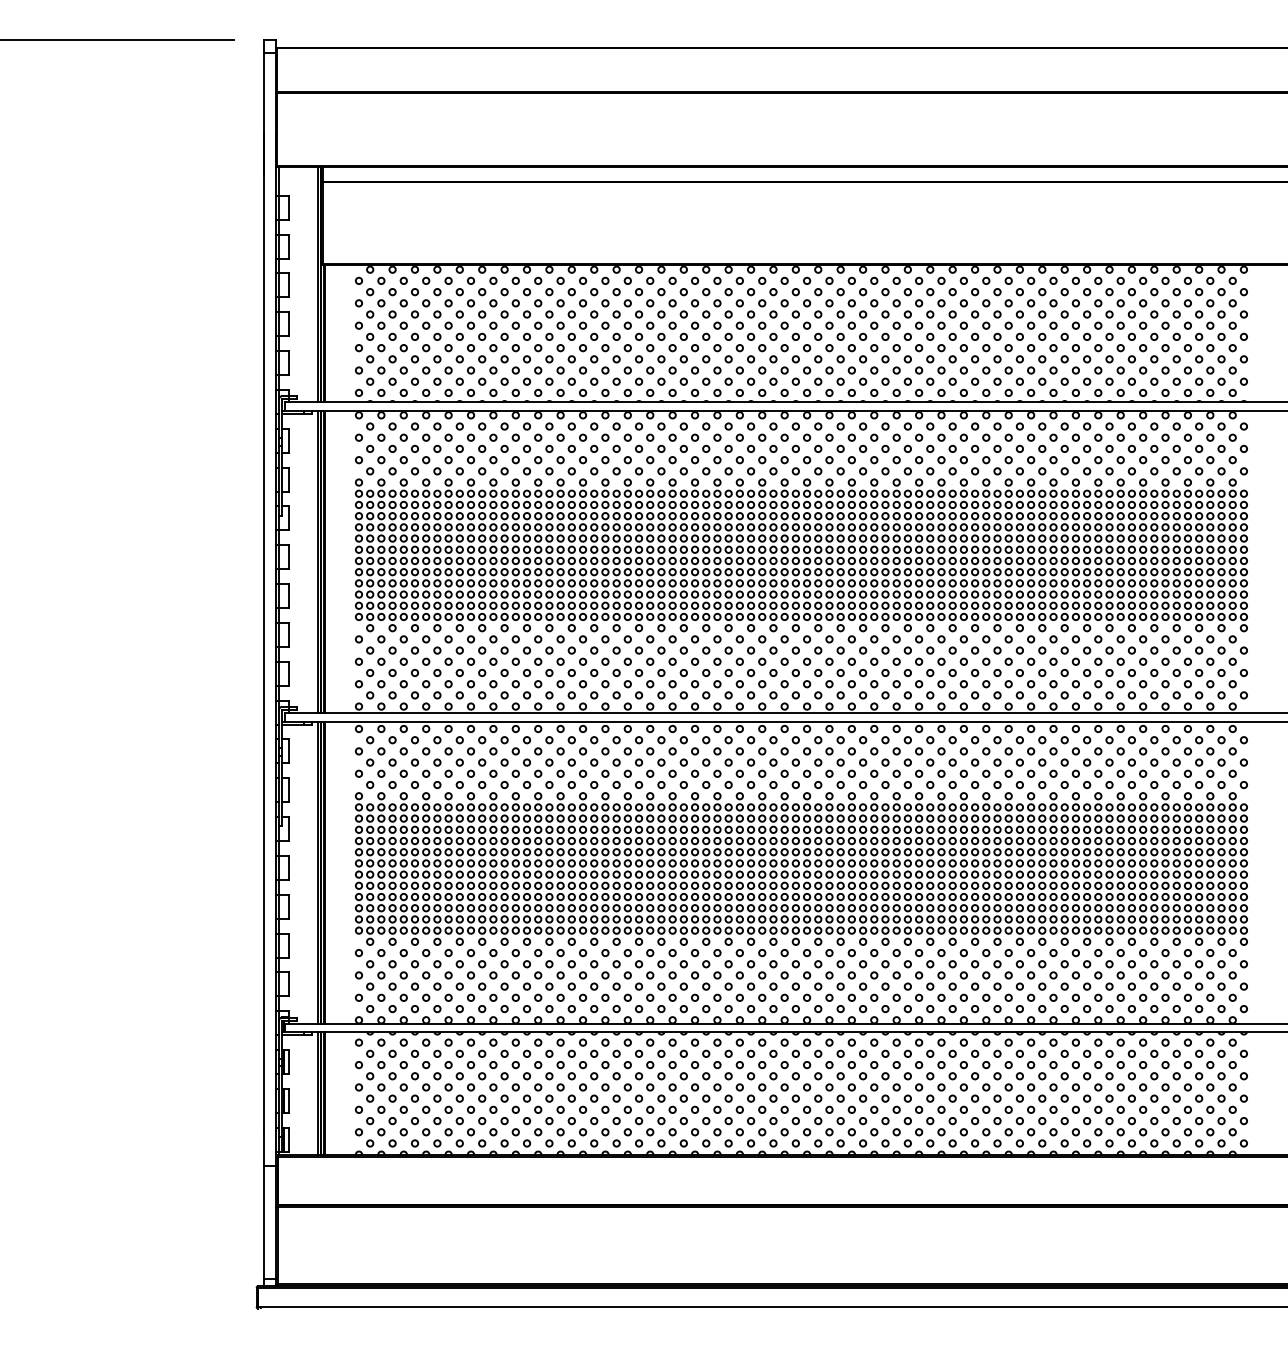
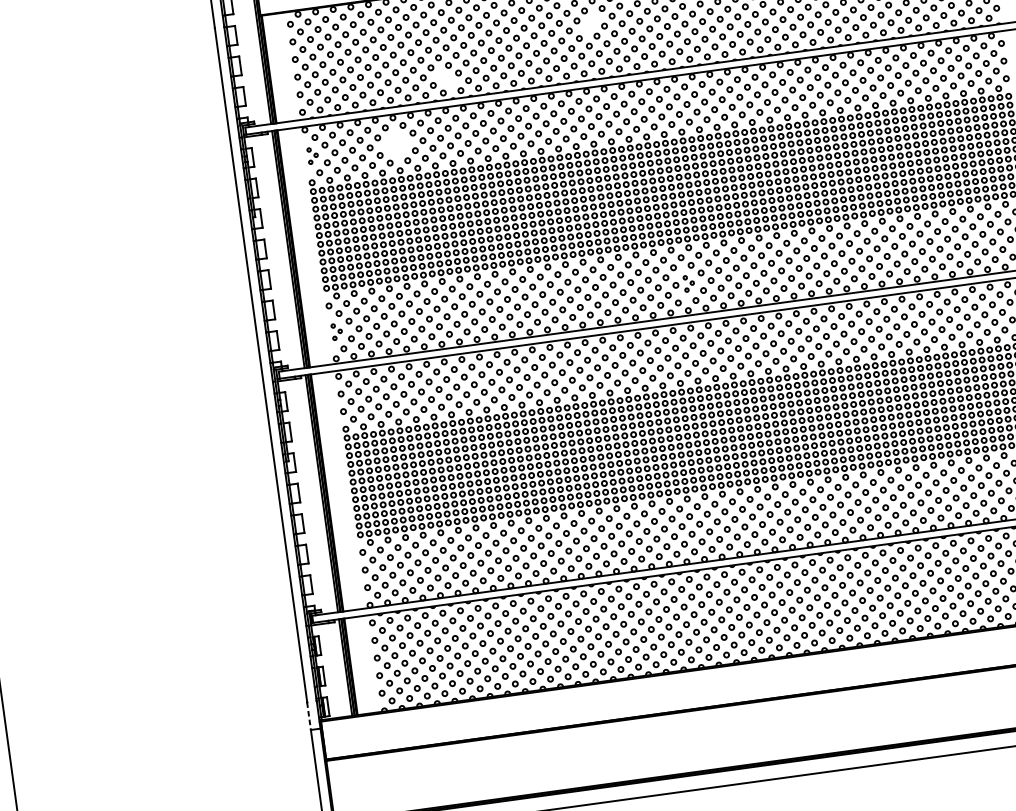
part: (733, 330) -> (590, 22), removed
part: (543, 375) -> (445, 78), removed
part: (470, 441) -> (395, 138), removed
part: (364, 448) -> (312, 155), size x0.7
part: (364, 672) -> (336, 331), size x0.7
part: (812, 672) -> (688, 283), size x0.7
line: (263, 1148) -> (308, 716), solid -> dashed

